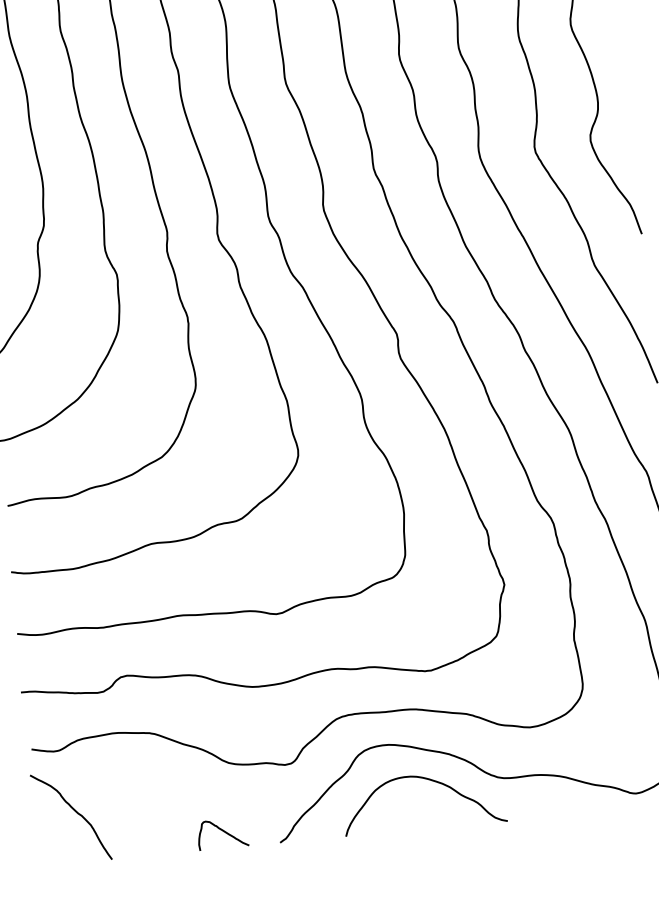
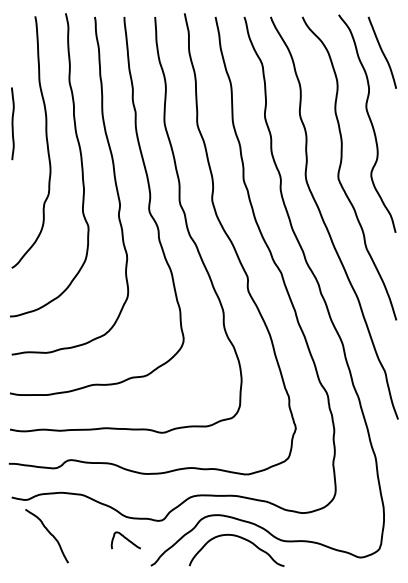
curve: (75, 812) -> (49, 533), moved
curve: (221, 832) -> (125, 539), moved

